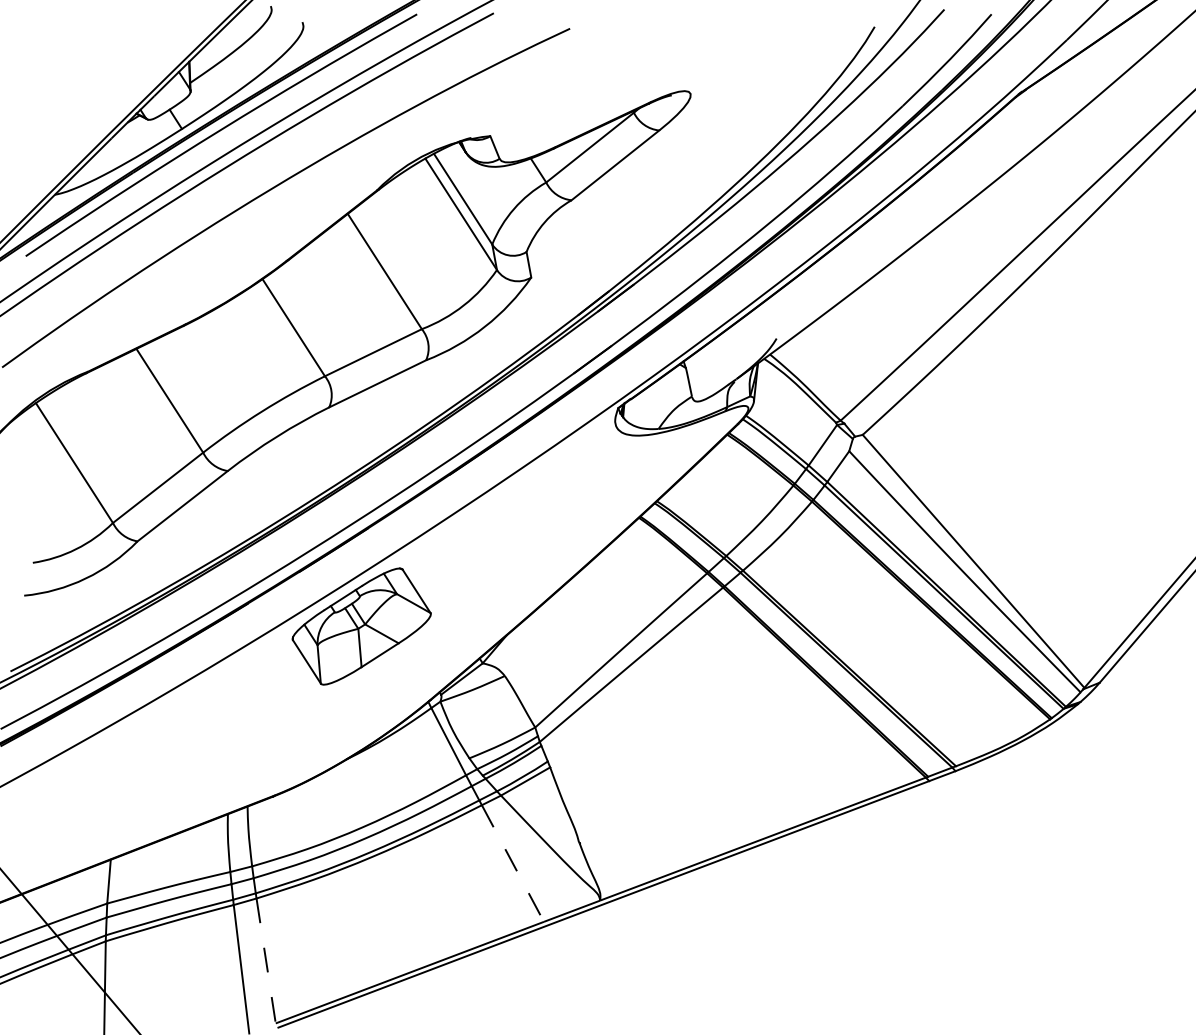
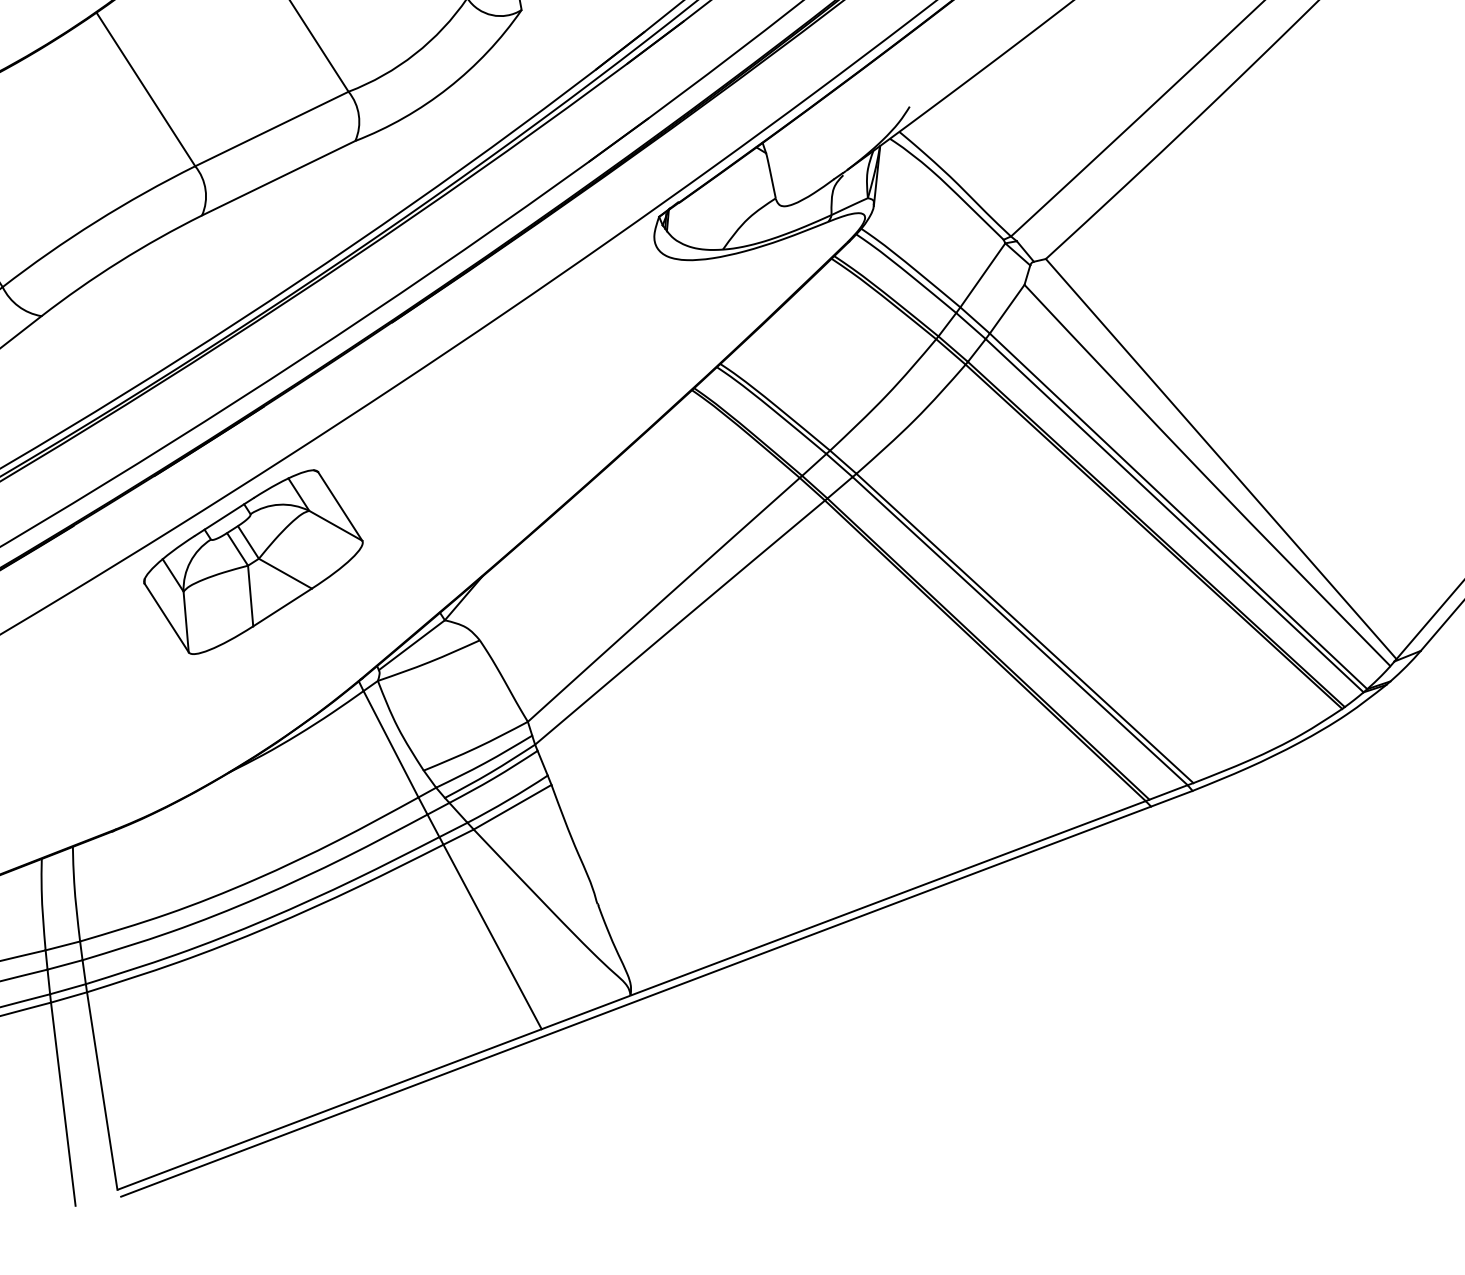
line: (513, 863) -> (493, 936), dashed -> solid
line: (266, 961) -> (102, 1091), dashed -> solid

